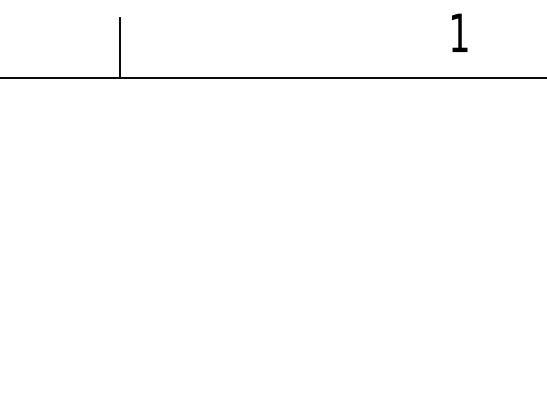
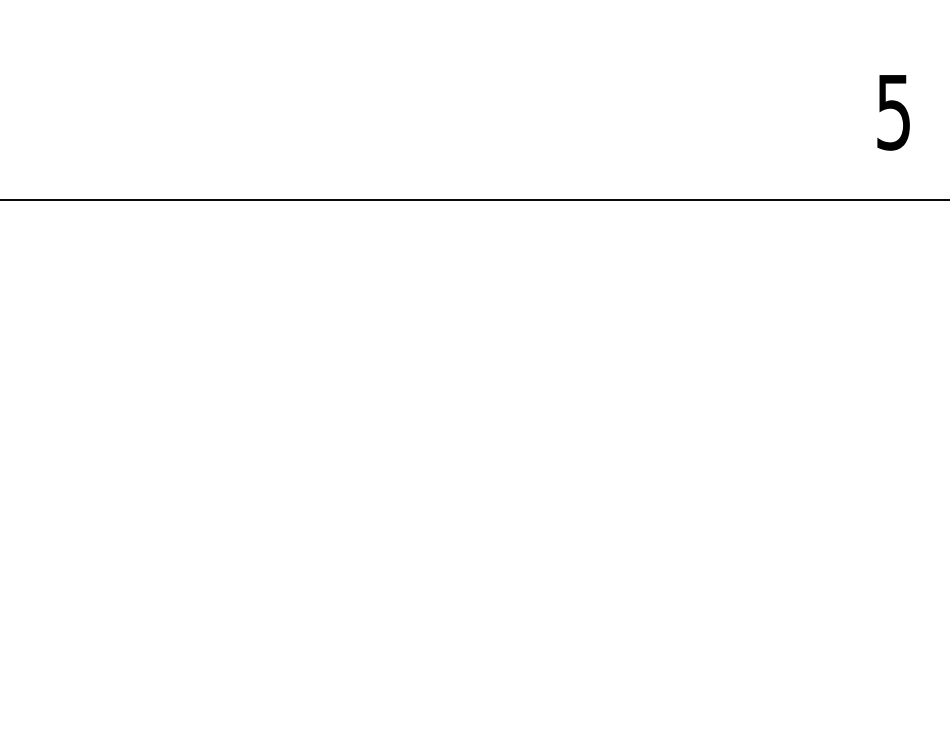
text: (458, 32) -> (892, 111), 1 -> 5
line: (119, 48) -> (236, 142), removed

